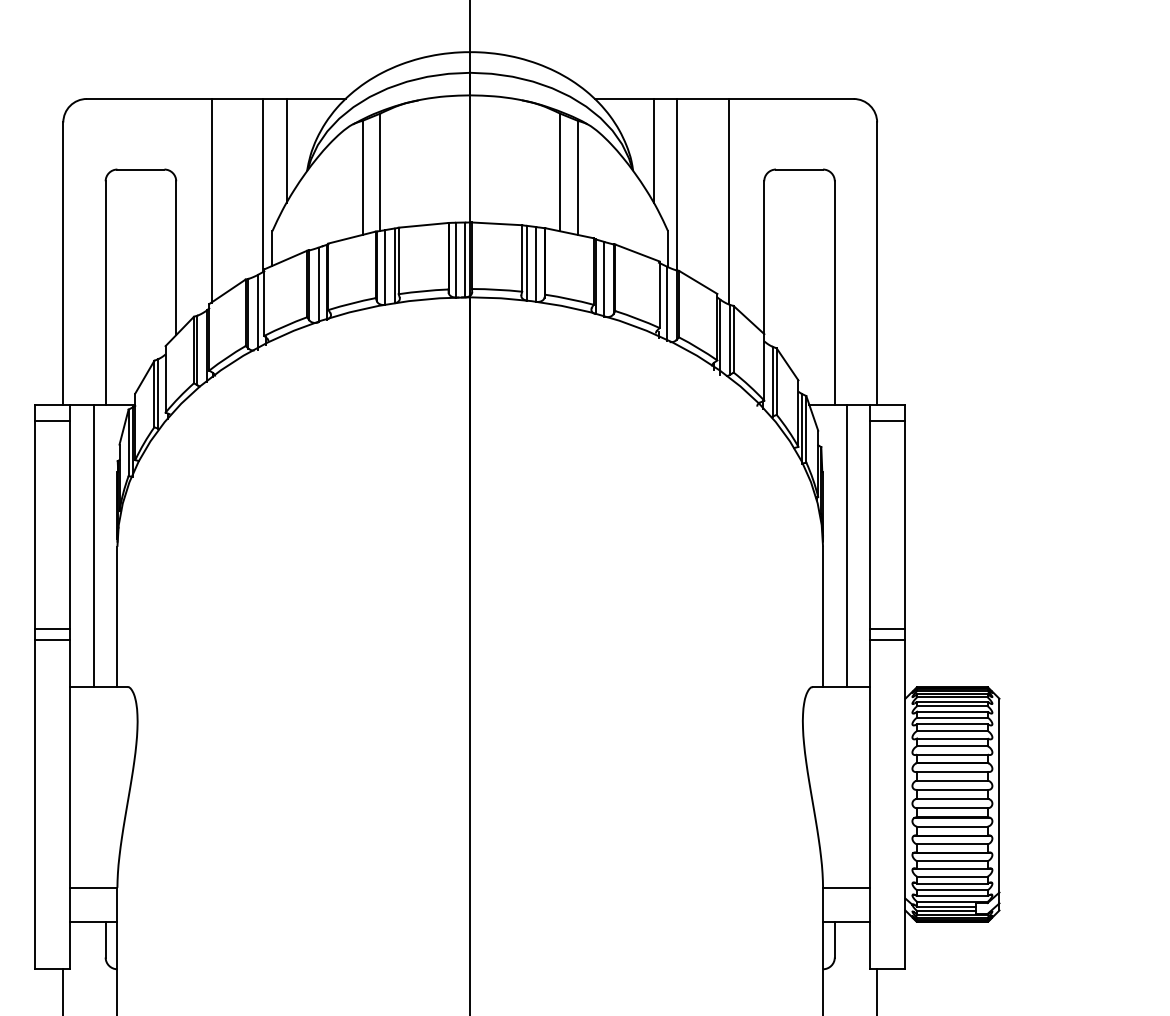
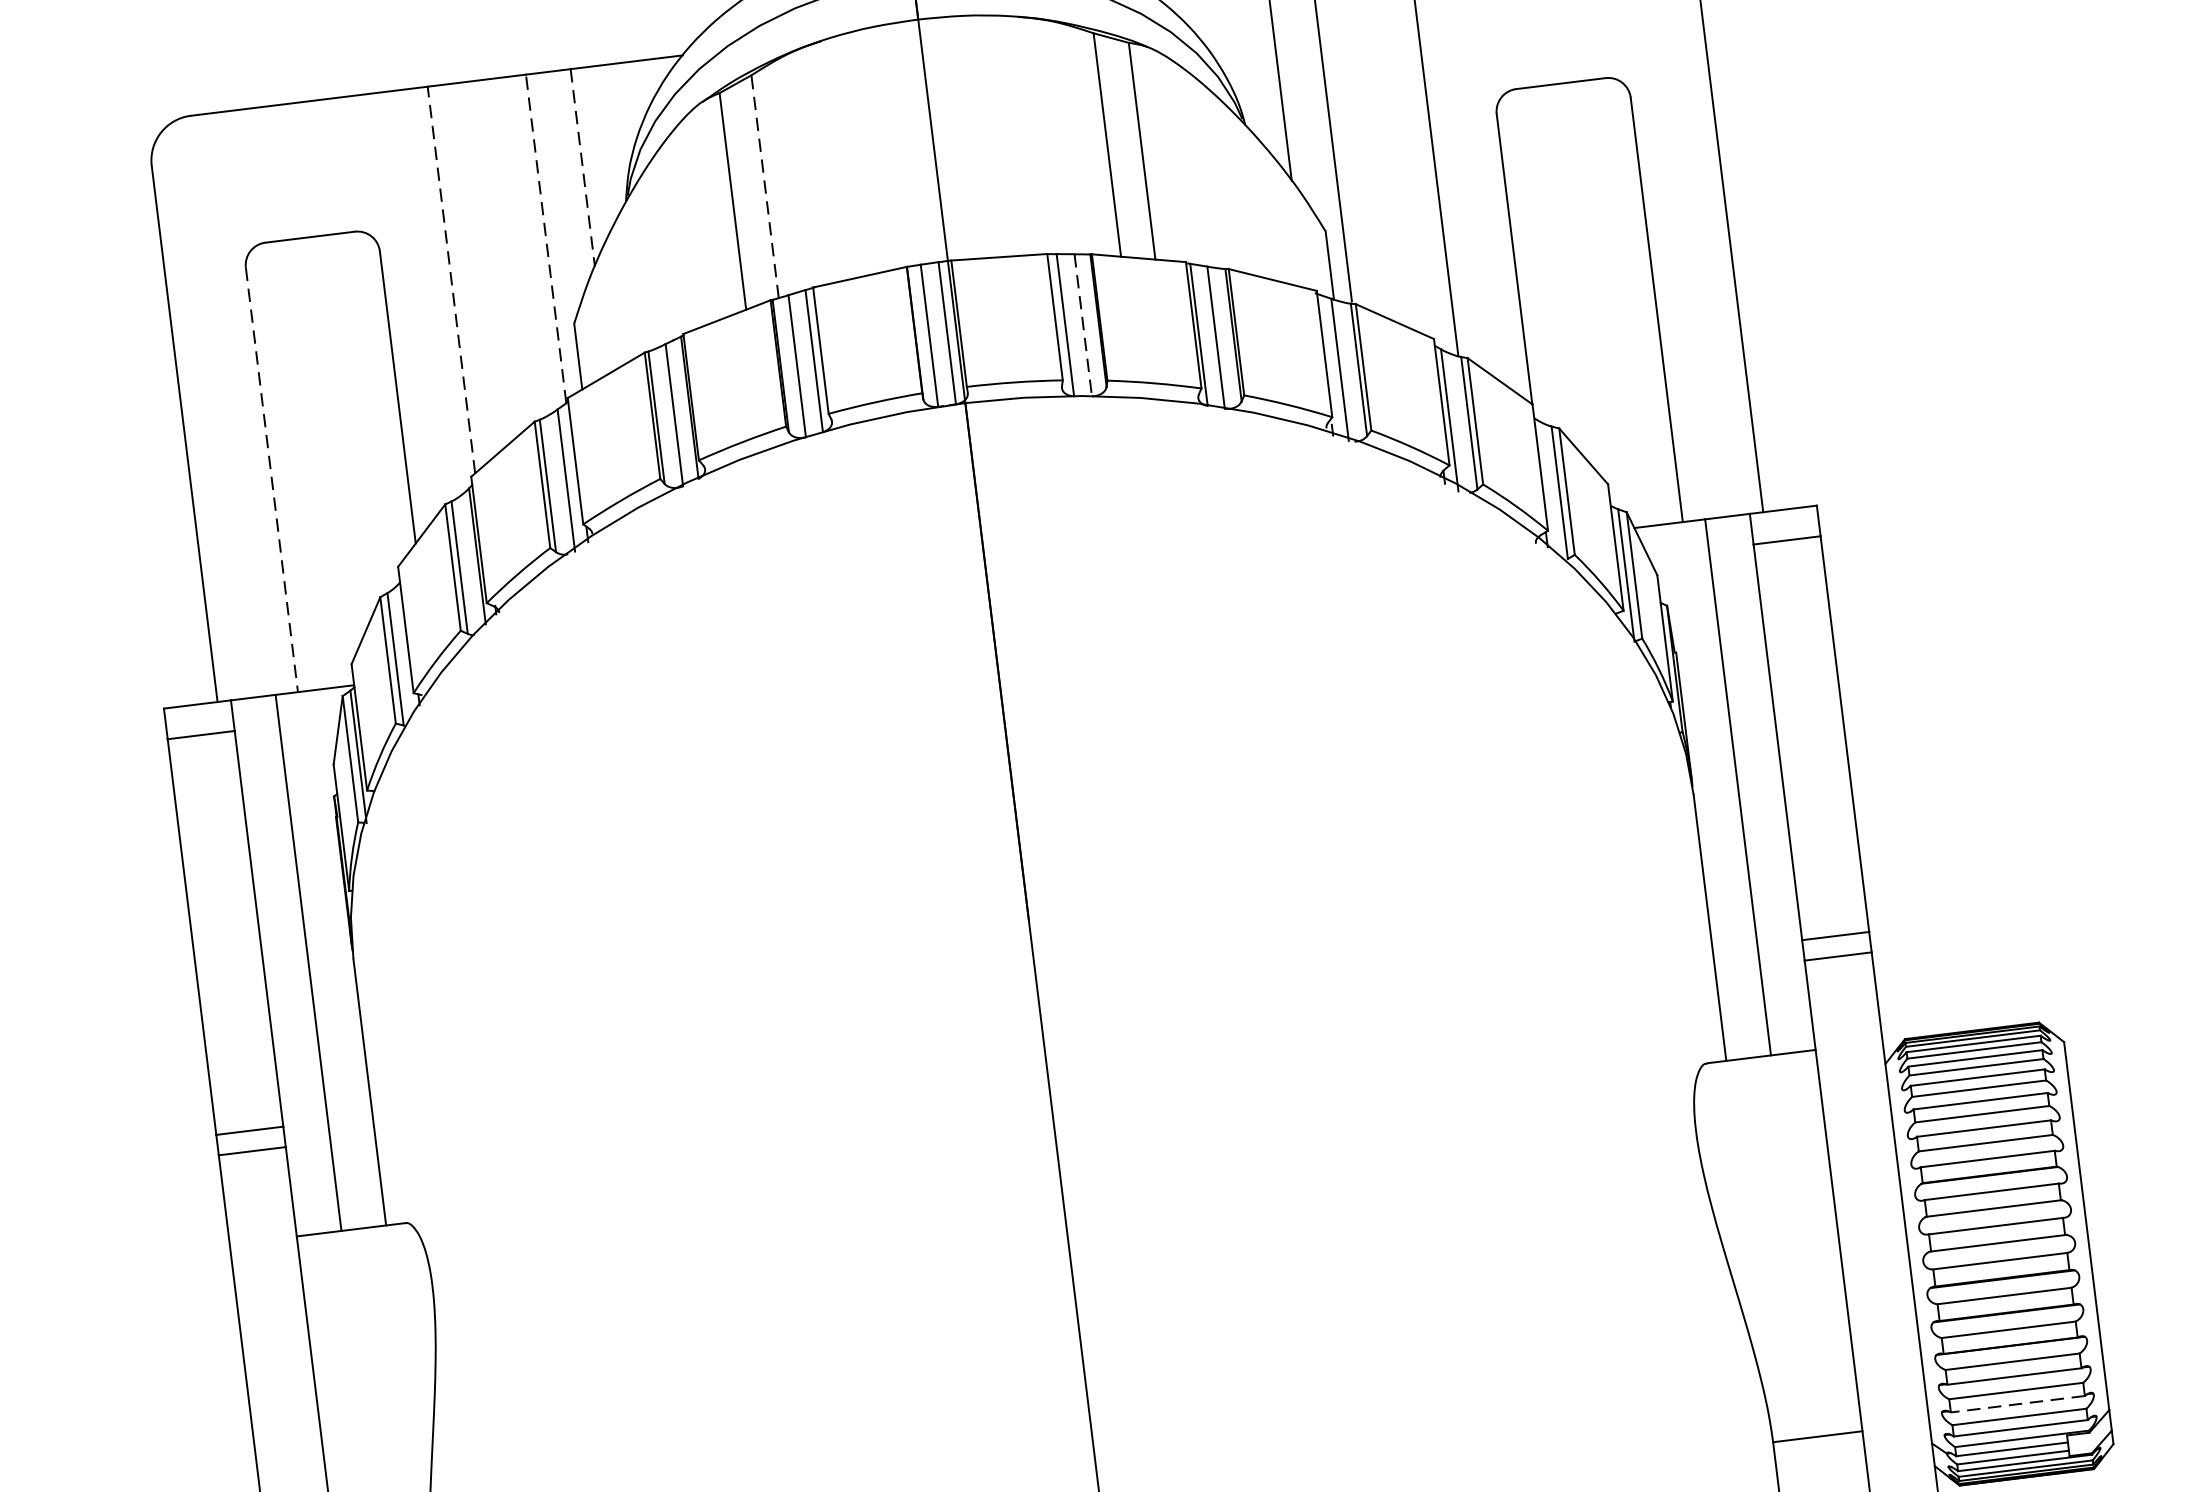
line: (286, 150) -> (582, 167), solid -> dashed
line: (380, 172) -> (765, 186), solid -> dashed
line: (263, 185) -> (546, 238), solid -> dashed
line: (211, 200) -> (451, 279), solid -> dashed
line: (536, 264) -> (1083, 325), solid -> dashed
line: (105, 293) -> (271, 480), solid -> dashed
line: (951, 883) -> (2016, 1404), solid -> dashed

